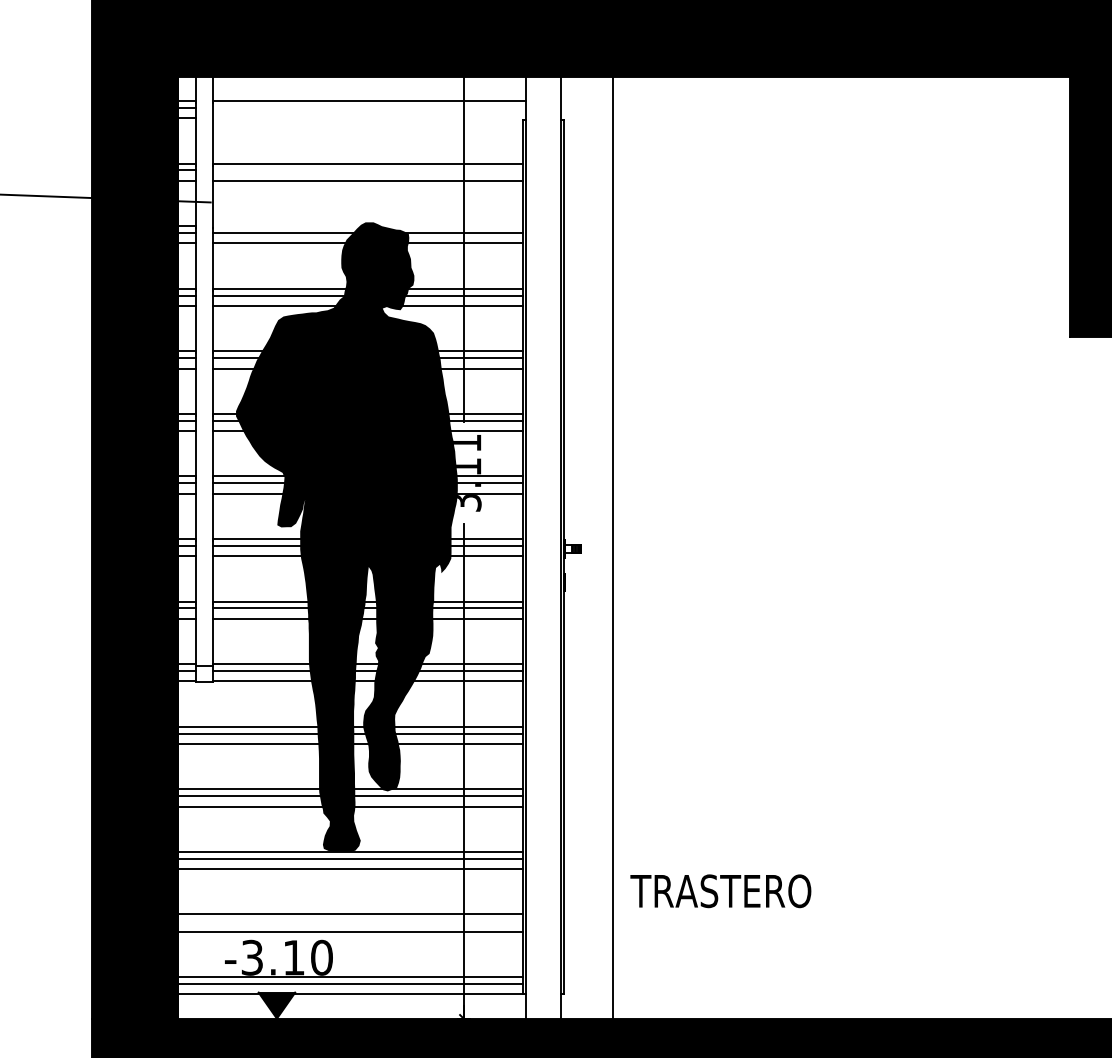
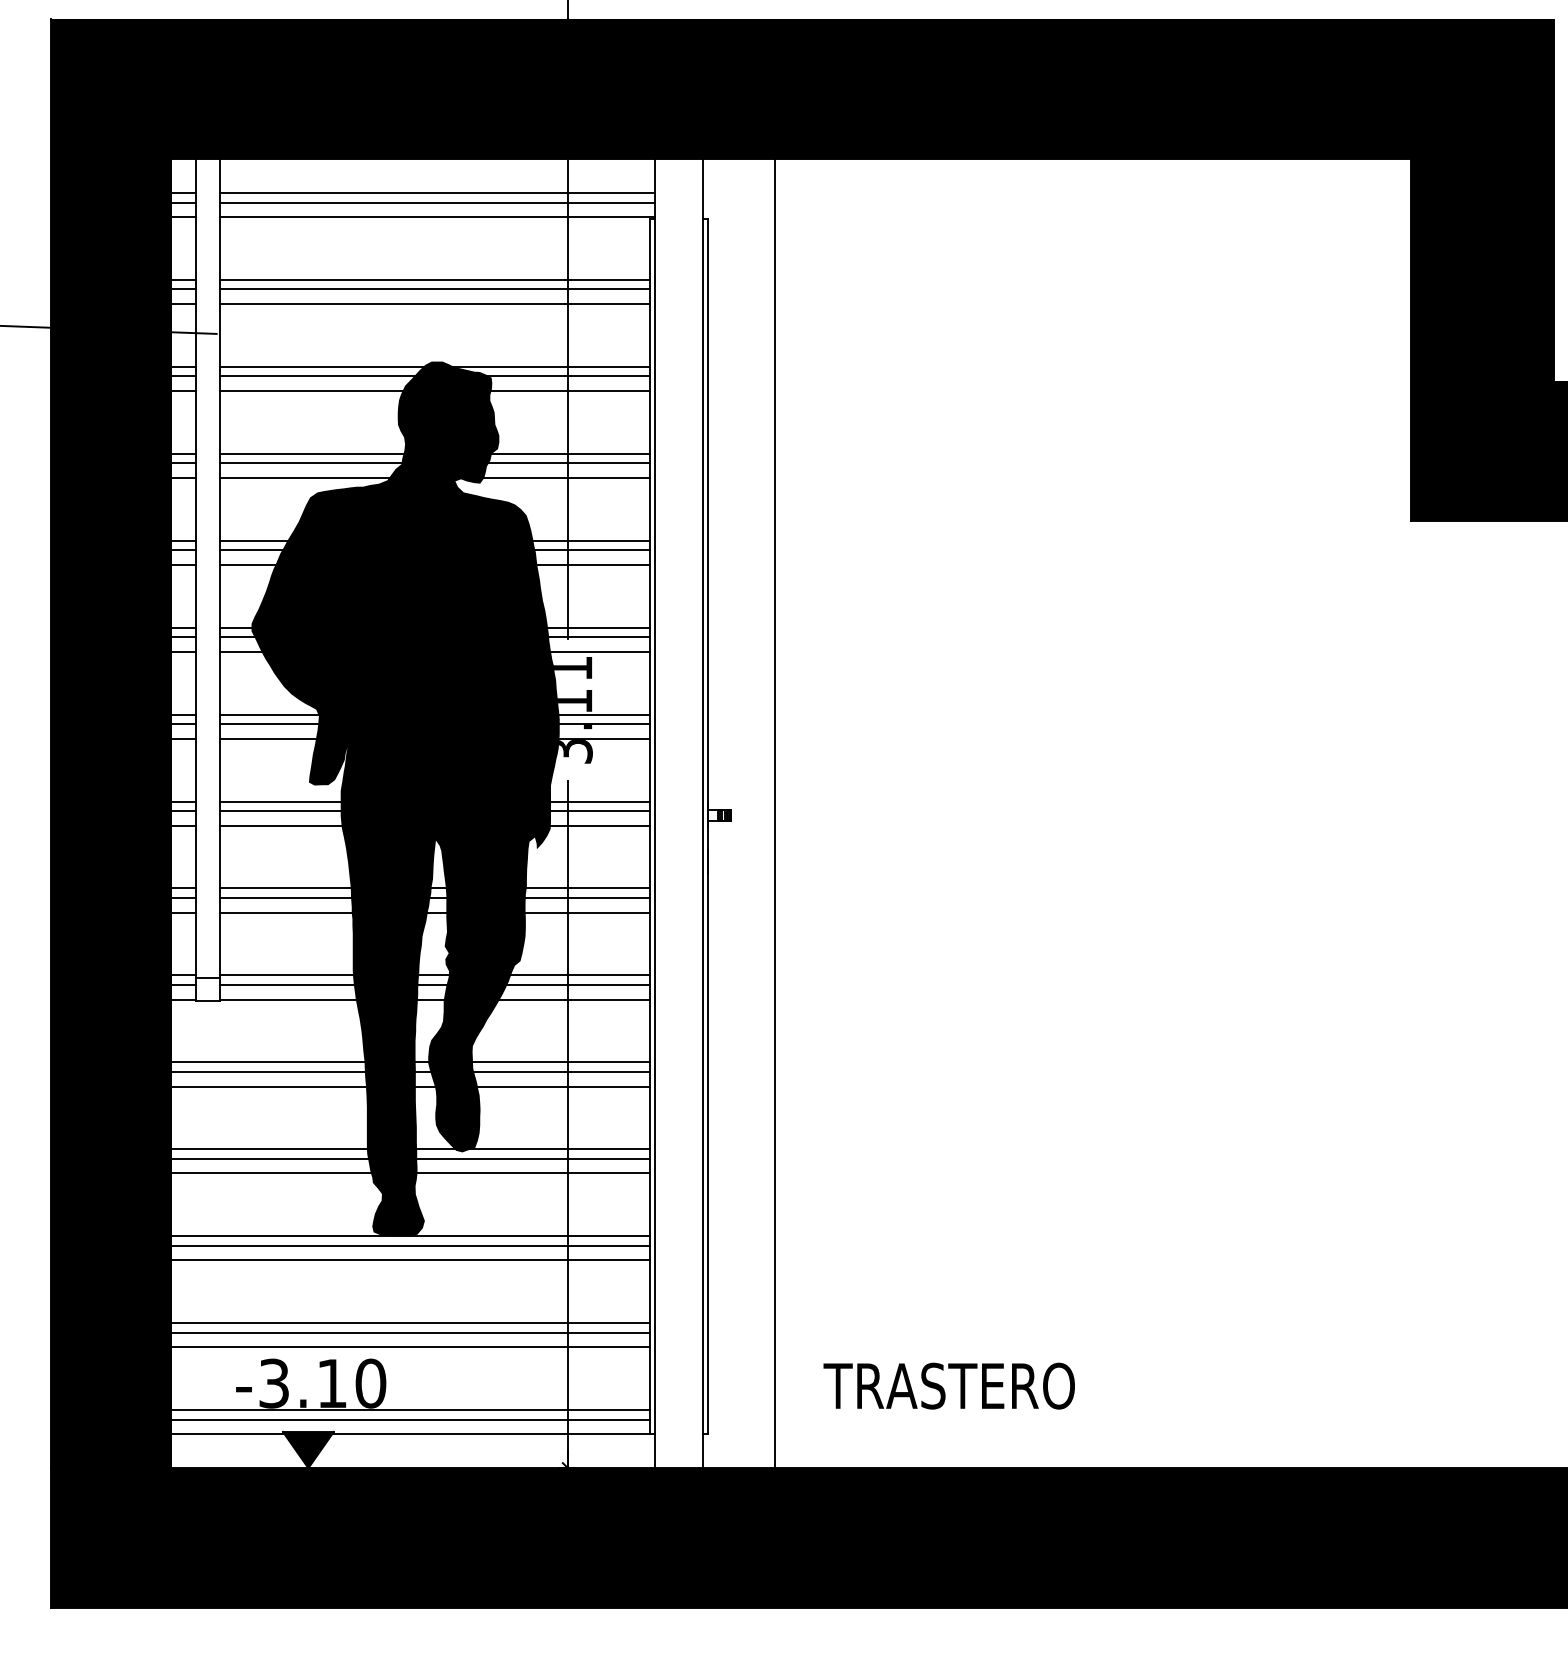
line: (369, 107) -> (436, 202), added
line: (369, 118) -> (436, 217), added
line: (367, 170) -> (434, 289), added
line: (367, 225) -> (434, 366), added
text: (720, 890) -> (948, 1385), moved
line: (350, 921) -> (410, 1332), added

